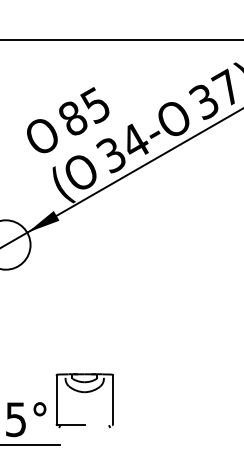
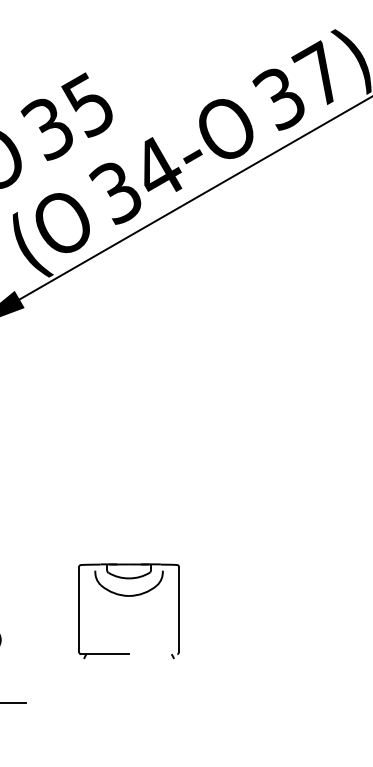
text: (72, 119) -> (47, 129), 85 -> 35
part: (84, 393) -> (128, 598), moved

